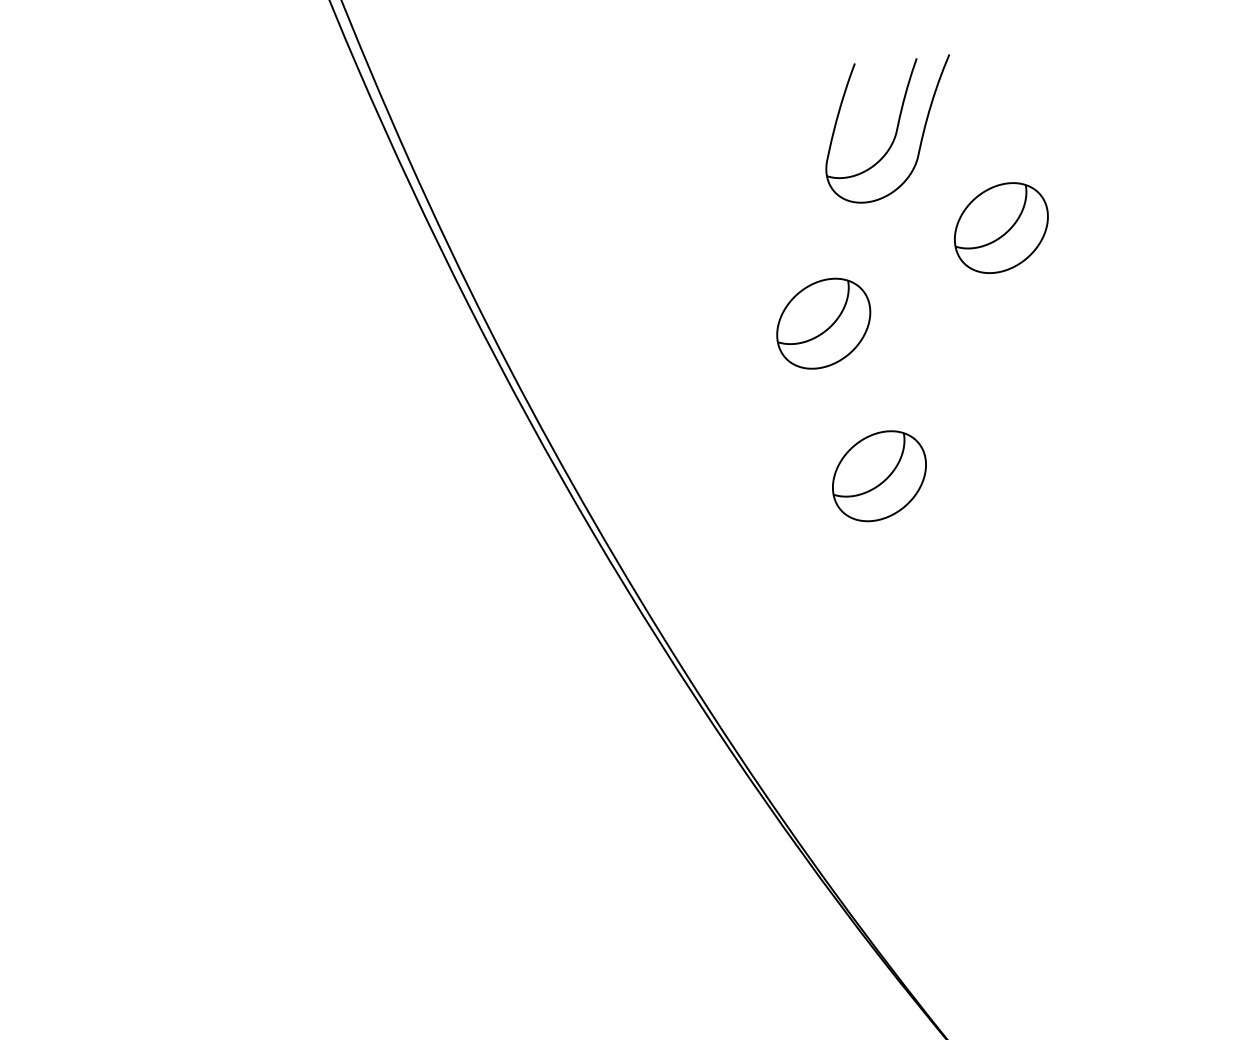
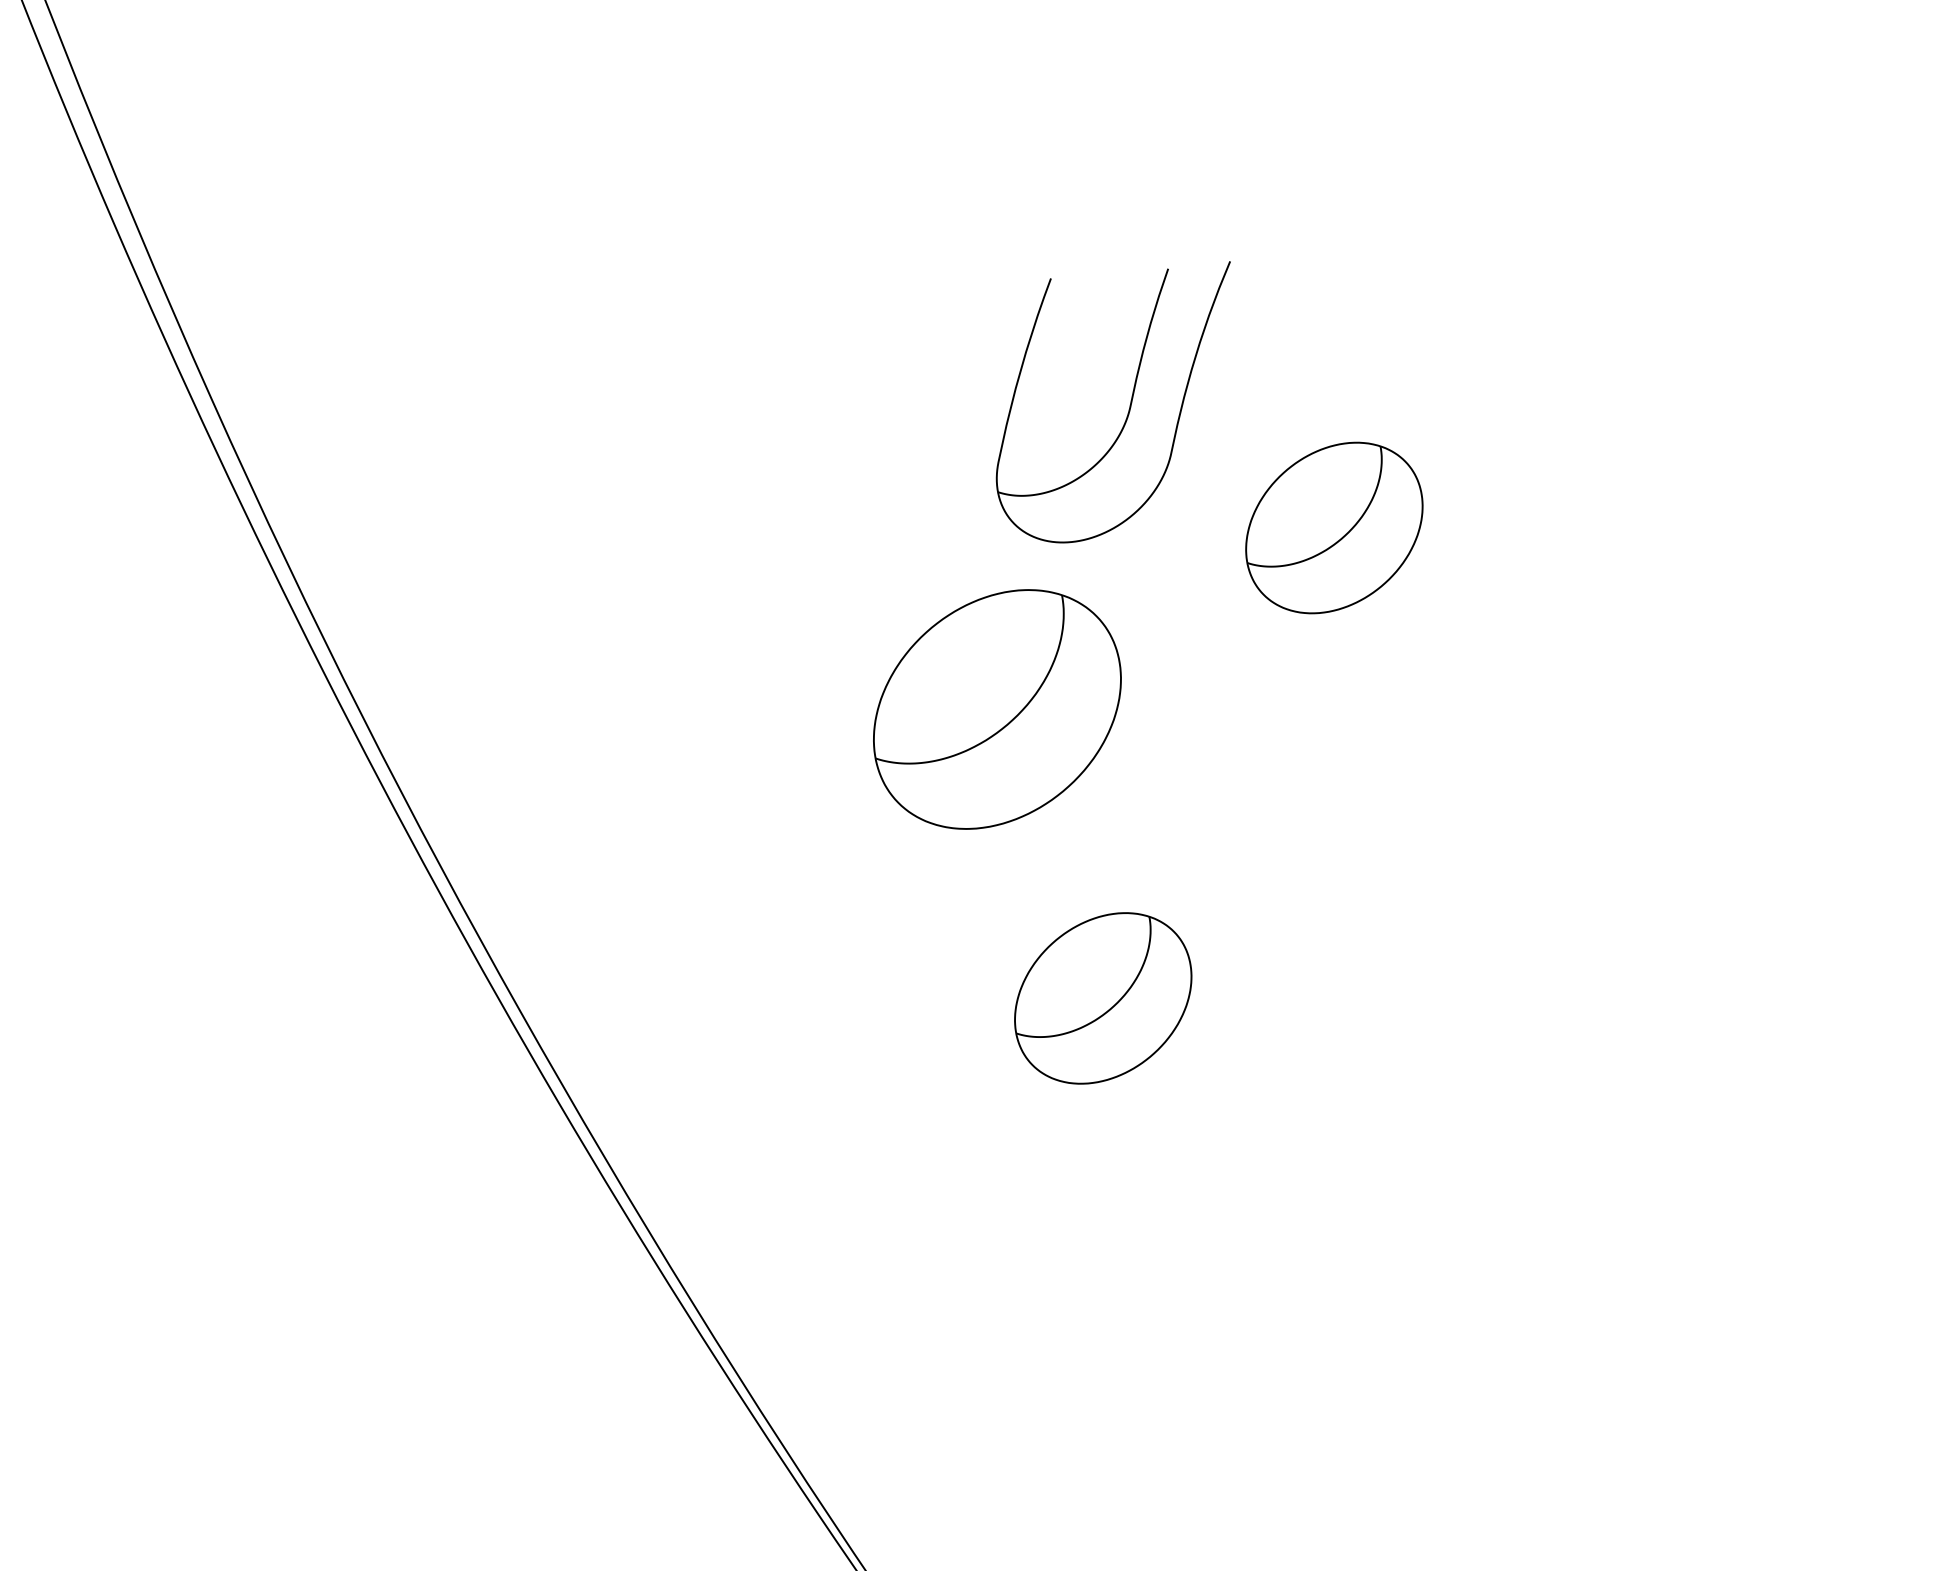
part: (895, 131) -> (1127, 407), moved
part: (823, 323) -> (997, 708), size x1.4

